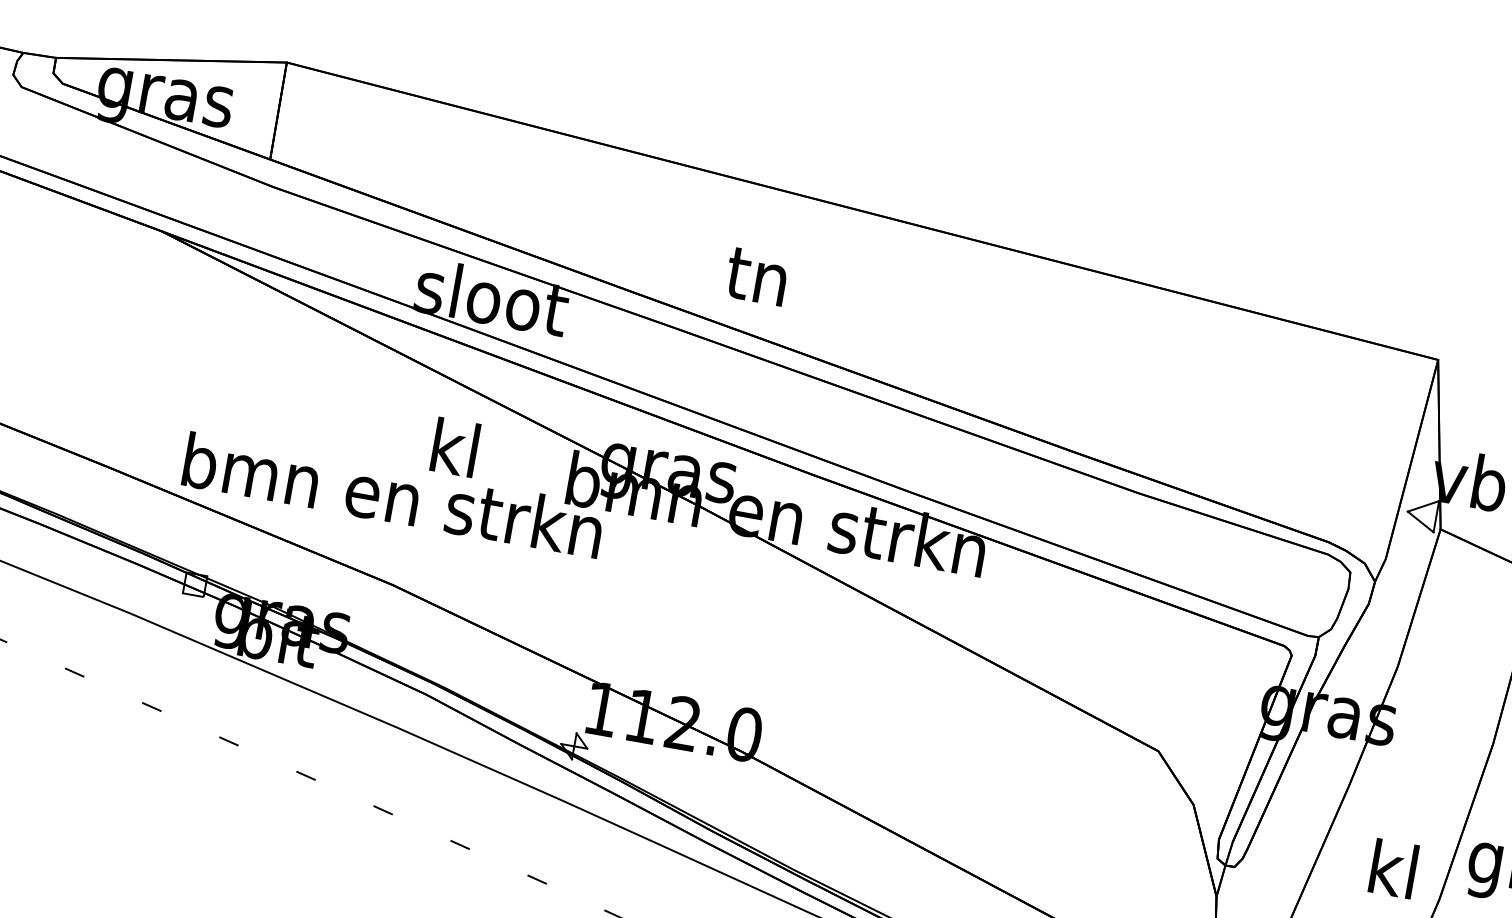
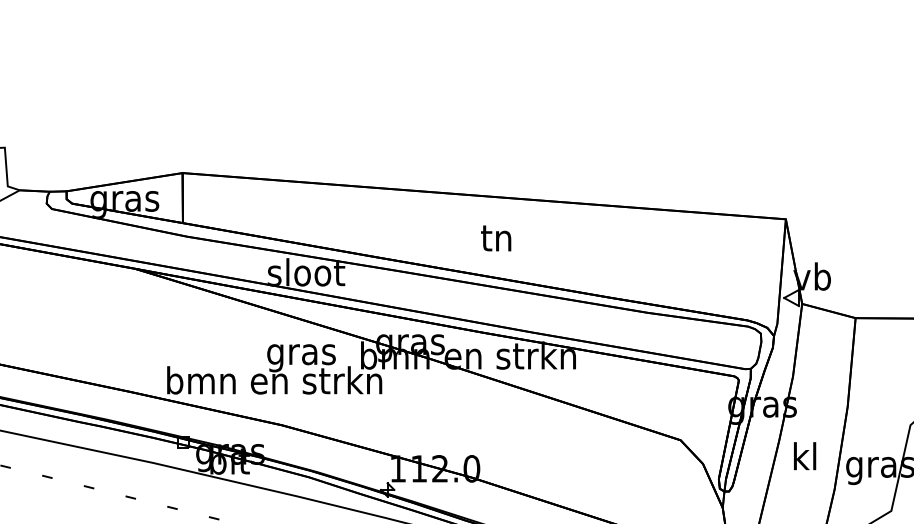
text: (757, 276) -> (496, 238), moved
text: (454, 454) -> (301, 354), kl -> gras
text: (1394, 869) -> (805, 456), moved

